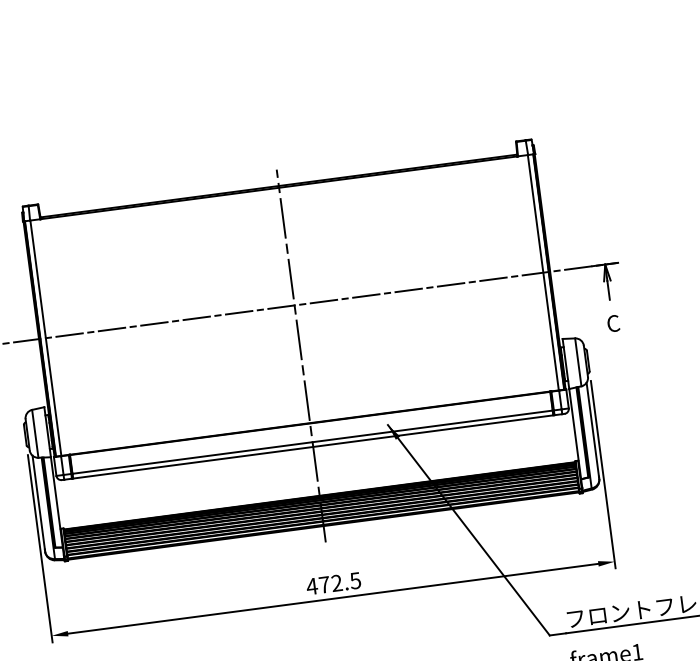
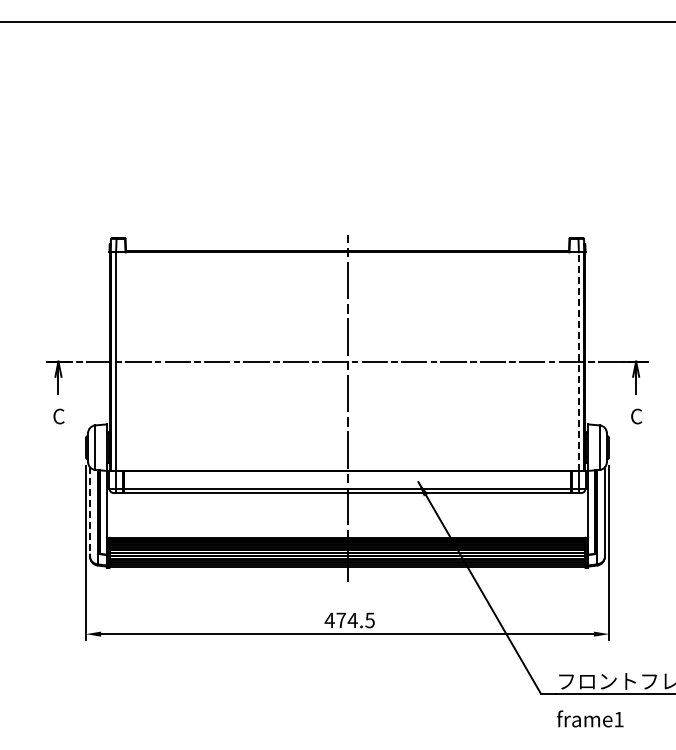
line: (543, 272) -> (578, 361), solid -> dashed
line: (39, 502) -> (90, 510), solid -> dashed
text: (336, 582) -> (352, 619), 472.5 -> 474.5

